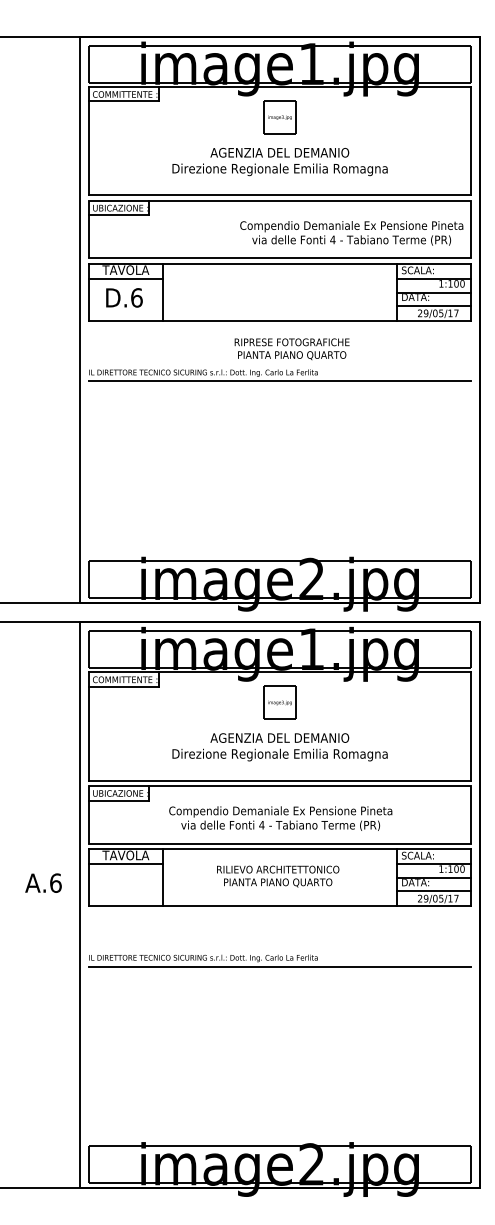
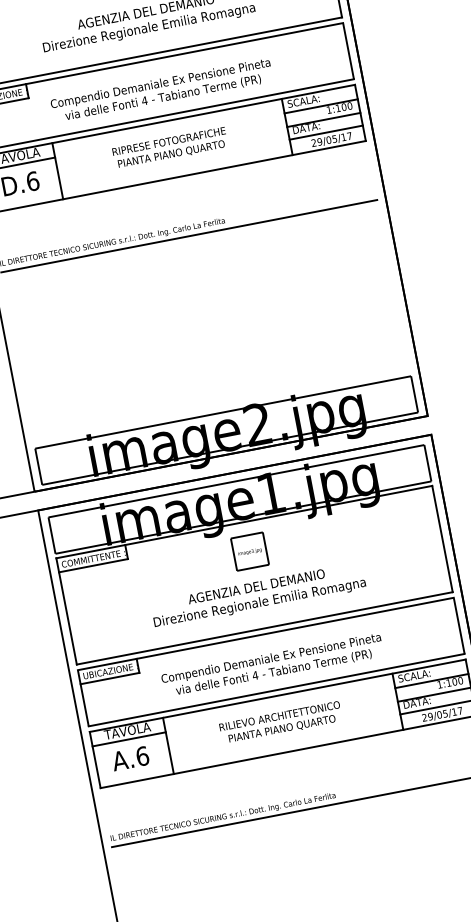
text: (351, 233) -> (161, 91), moved
text: (291, 349) -> (169, 148), moved
text: (43, 882) -> (130, 757), moved

